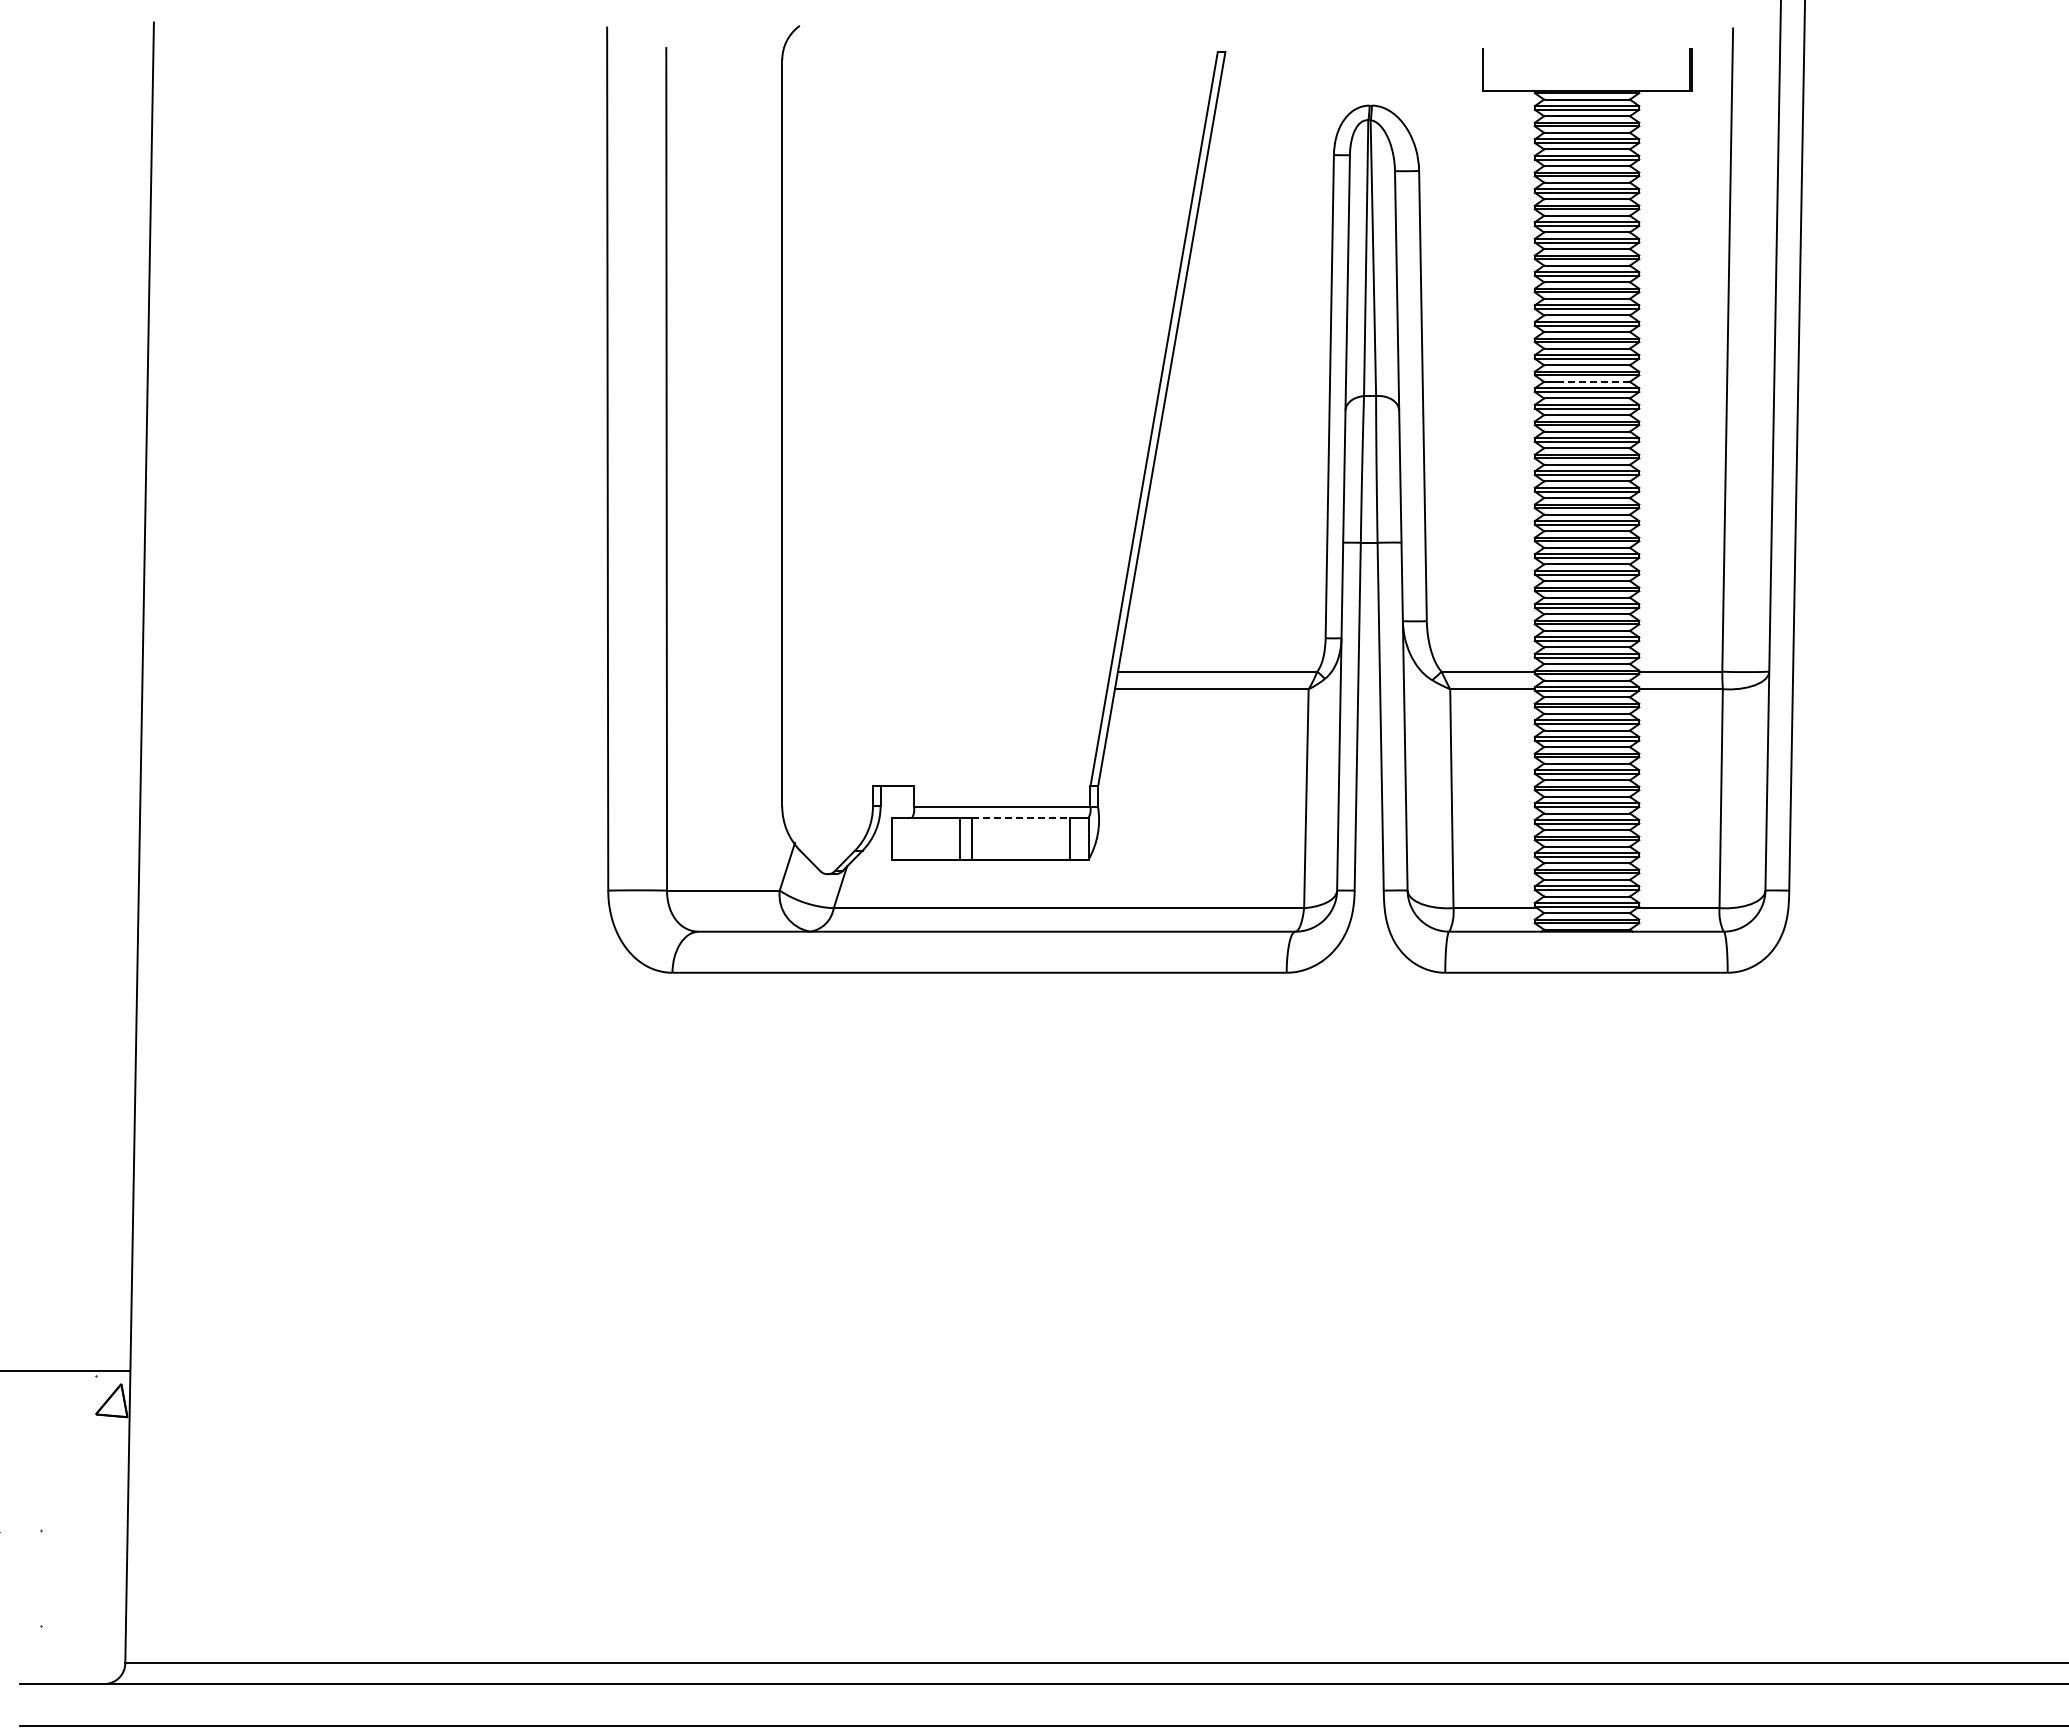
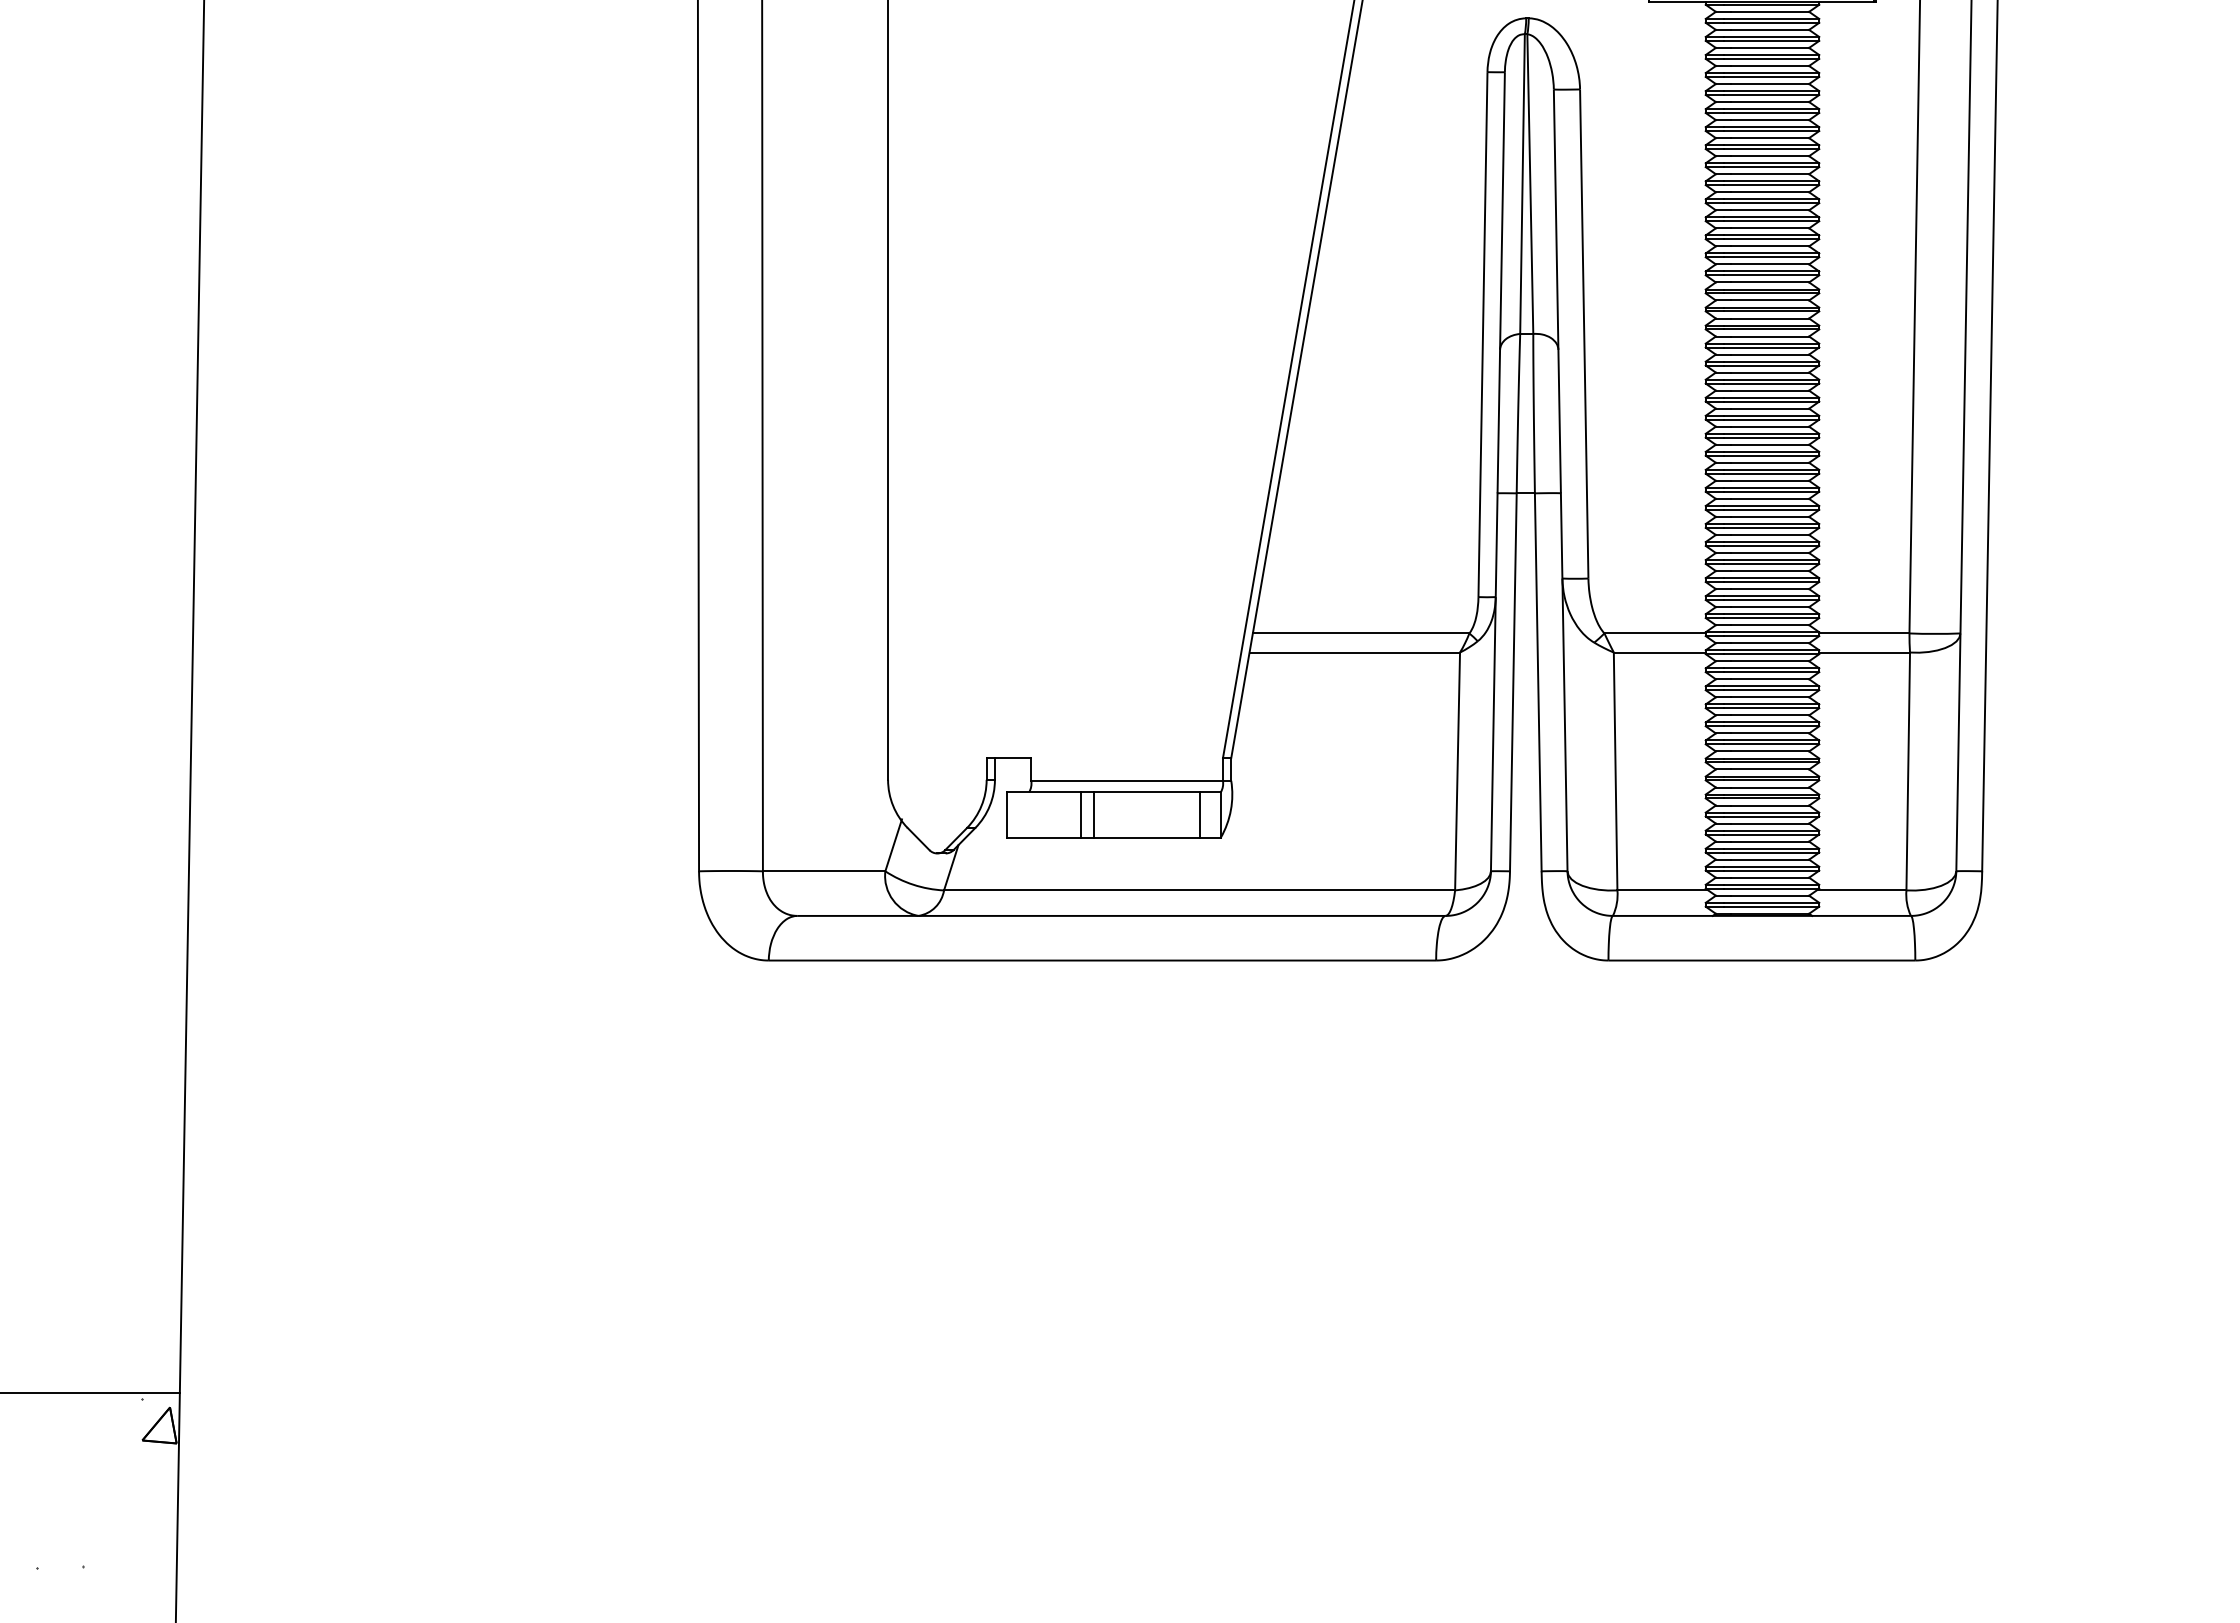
line: (1593, 381) -> (1769, 318), dashed -> solid
line: (1020, 817) -> (1146, 791), dashed -> solid

